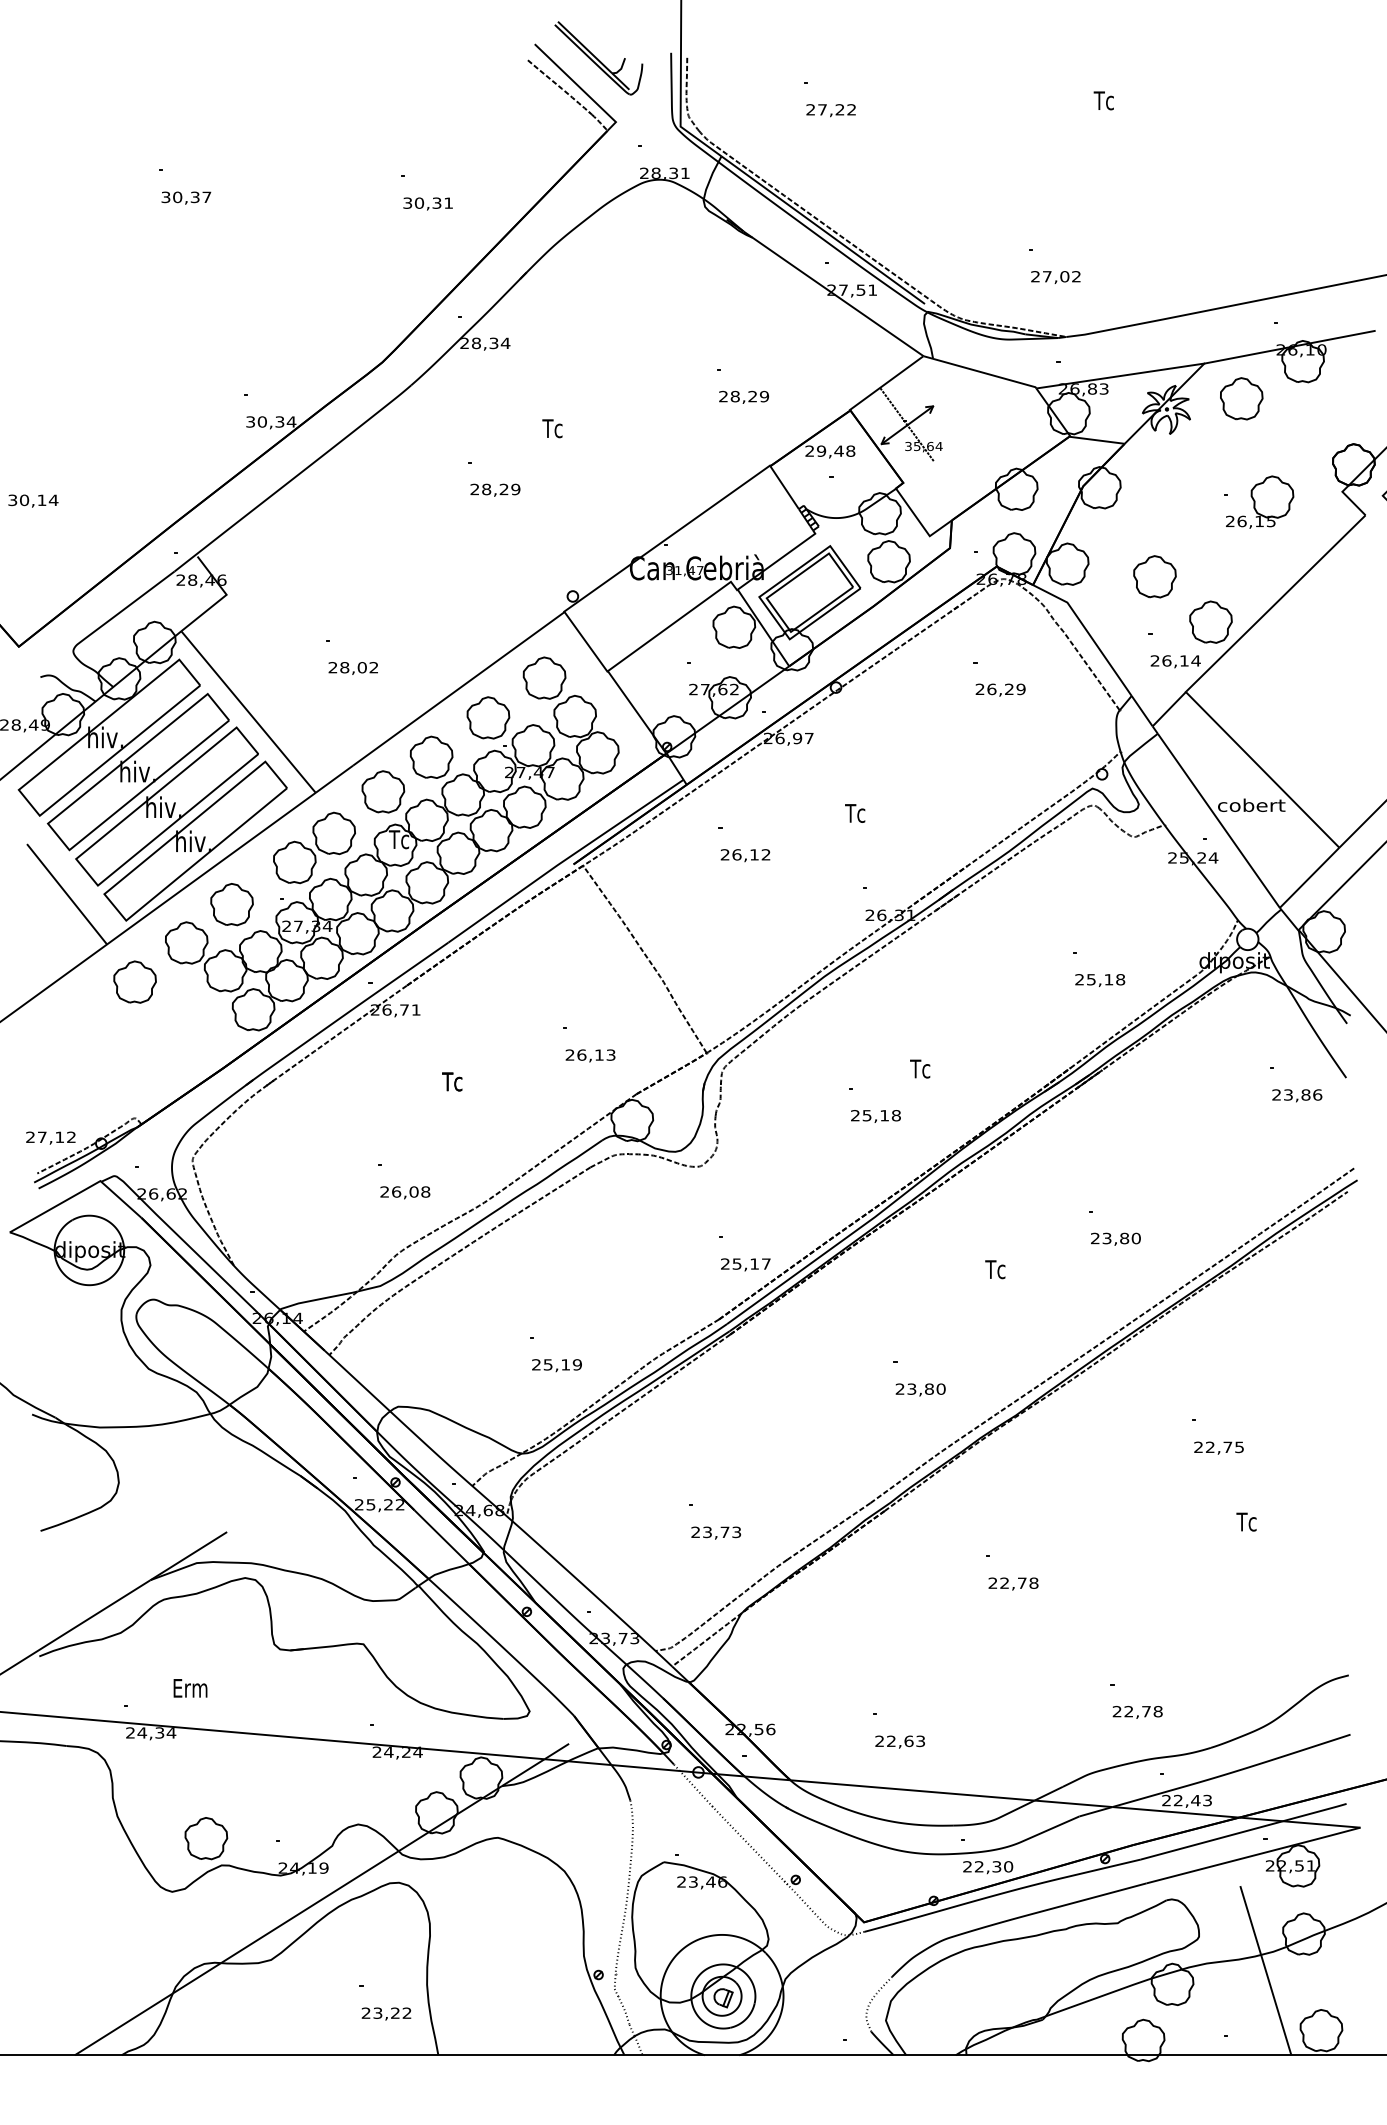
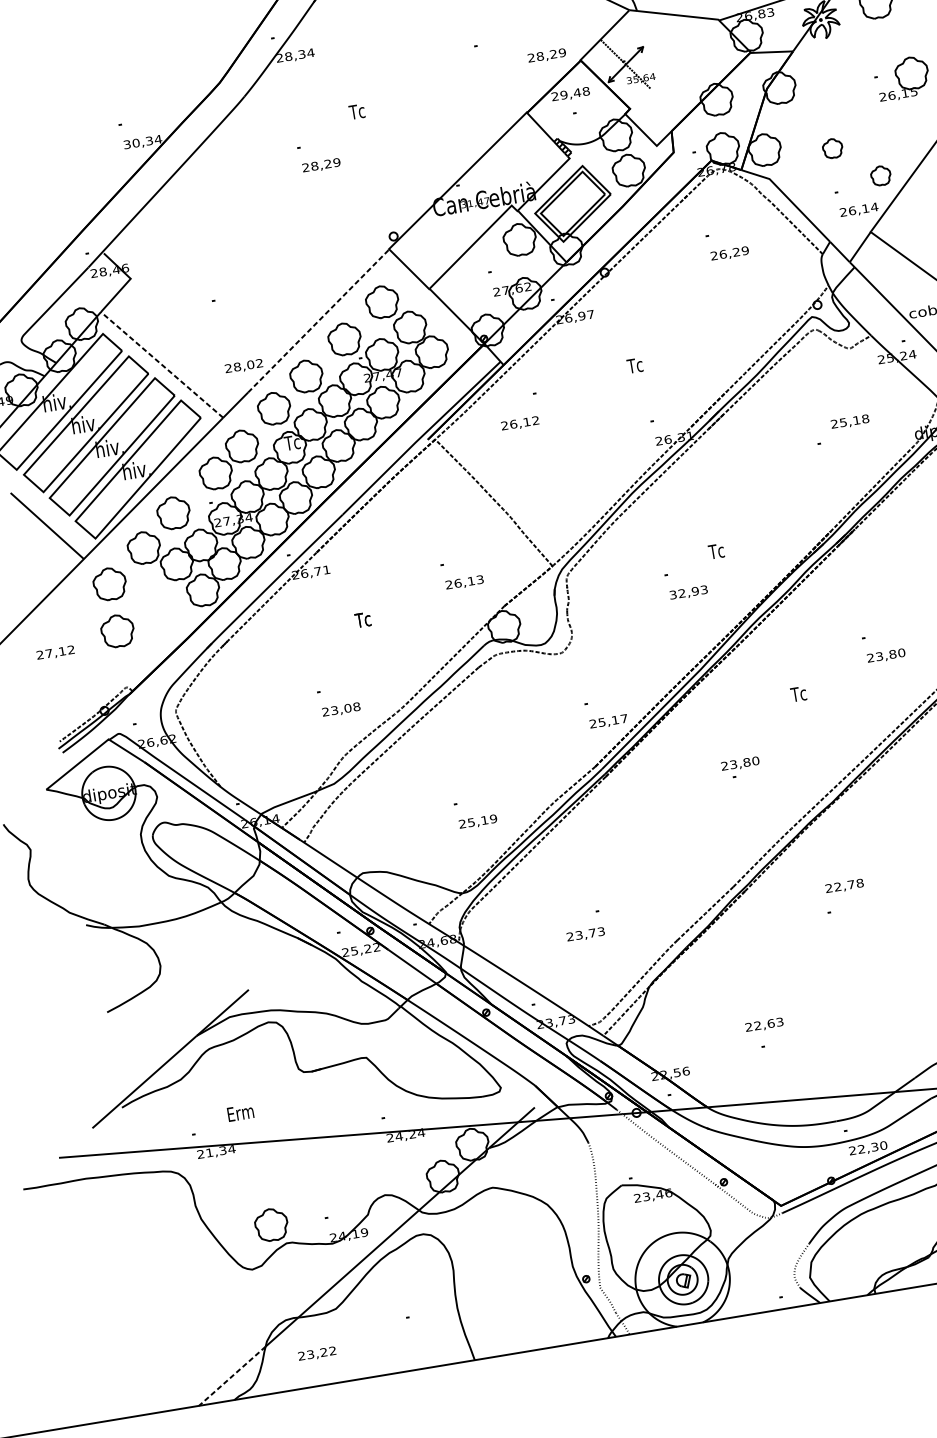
text: (743, 396) -> (546, 55), moved
part: (1154, 576) -> (832, 148), size x0.6
part: (1210, 621) -> (880, 175), size x0.6
text: (352, 668) -> (243, 366), moved
line: (458, 688) -> (318, 320), solid -> dashed
line: (248, 711) -> (161, 364), solid -> dashed
text: (745, 855) -> (520, 423), moved
text: (1100, 980) -> (850, 422), moved
part: (134, 1043) -> (117, 630), added
text: (875, 1115) -> (688, 592), 25,18 -> 32,93
text: (50, 1137) -> (55, 652), moved
text: (396, 1191) -> (334, 710), 26,08 -> 23,08
text: (920, 1389) -> (740, 763), moved
text: (716, 1532) -> (586, 934), moved
text: (1013, 1583) -> (844, 886), moved
text: (142, 1732) -> (209, 1152), 24,34 -> 21,34
text: (899, 1741) -> (763, 1024), moved
text: (386, 2013) -> (317, 1353), moved
line: (123, 2024) -> (232, 1376), solid -> dashed

